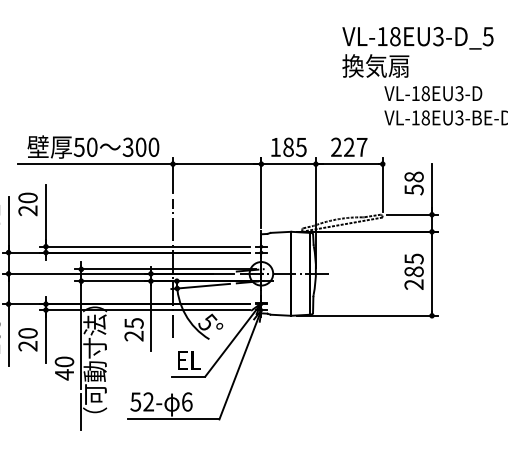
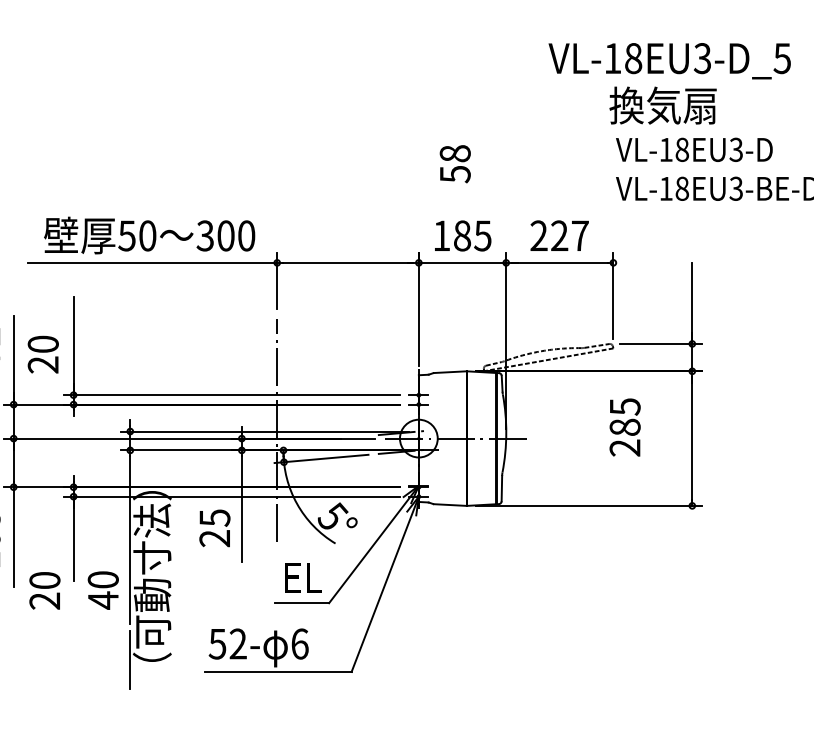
text: (375, 65) -> (662, 104), moved
text: (413, 183) -> (454, 164), moved
text: (27, 204) -> (42, 354), moved
text: (413, 271) -> (624, 426), moved
text: (27, 339) -> (44, 590), moved

